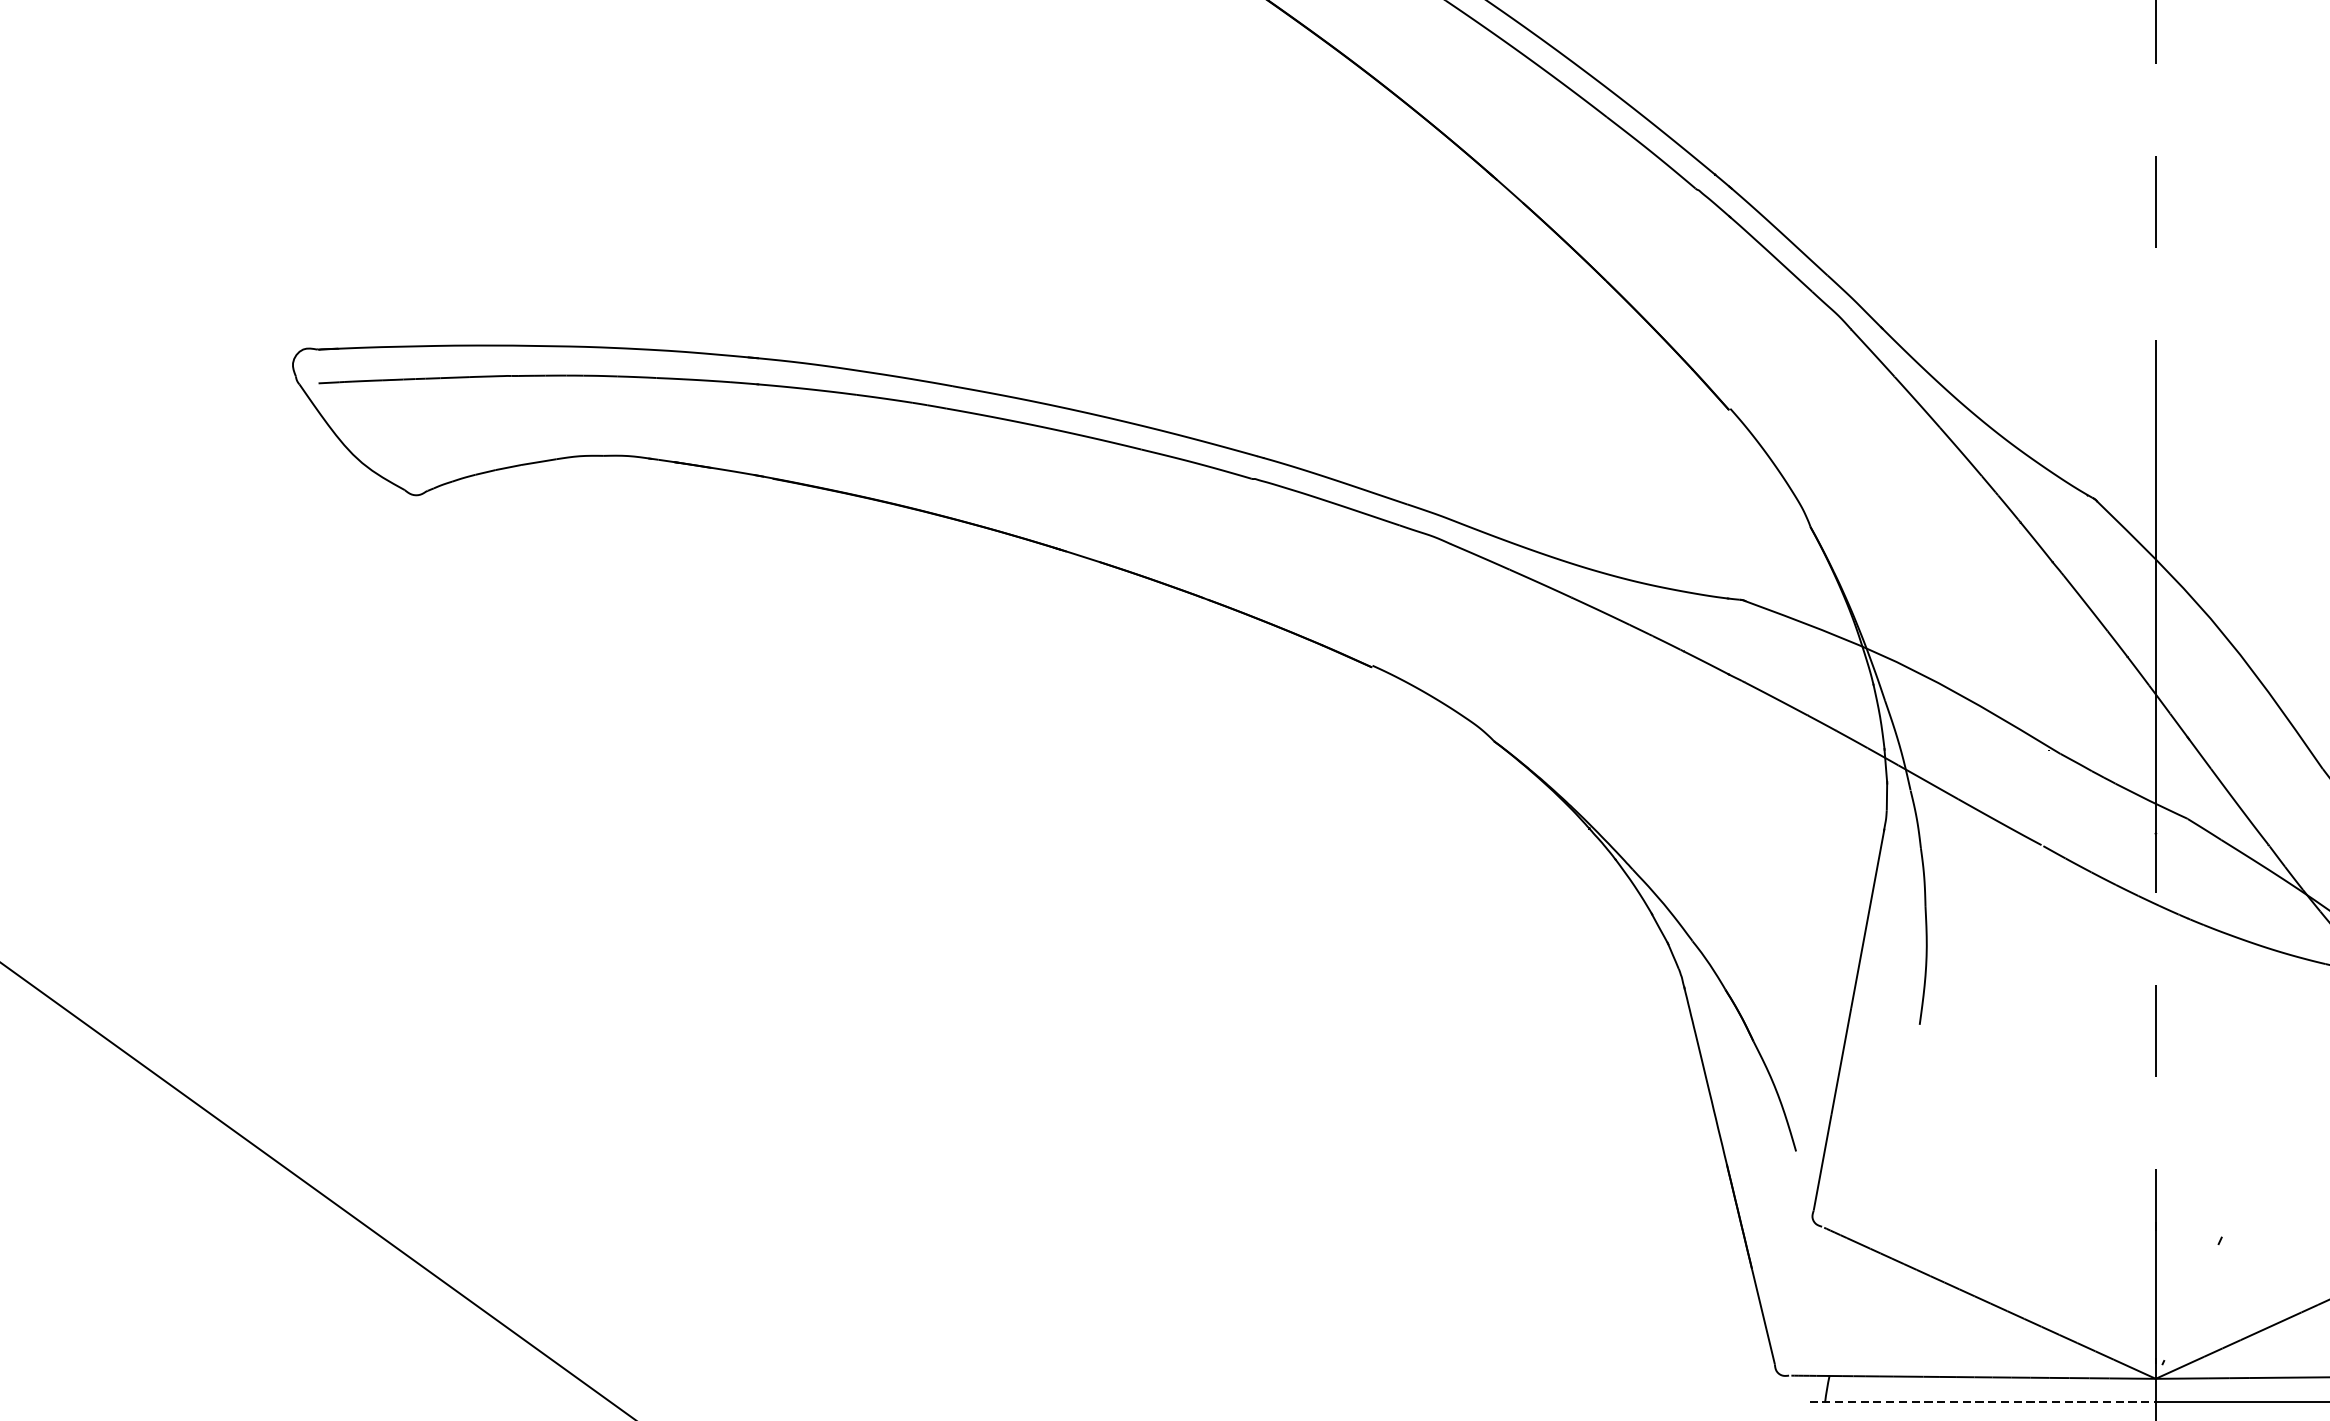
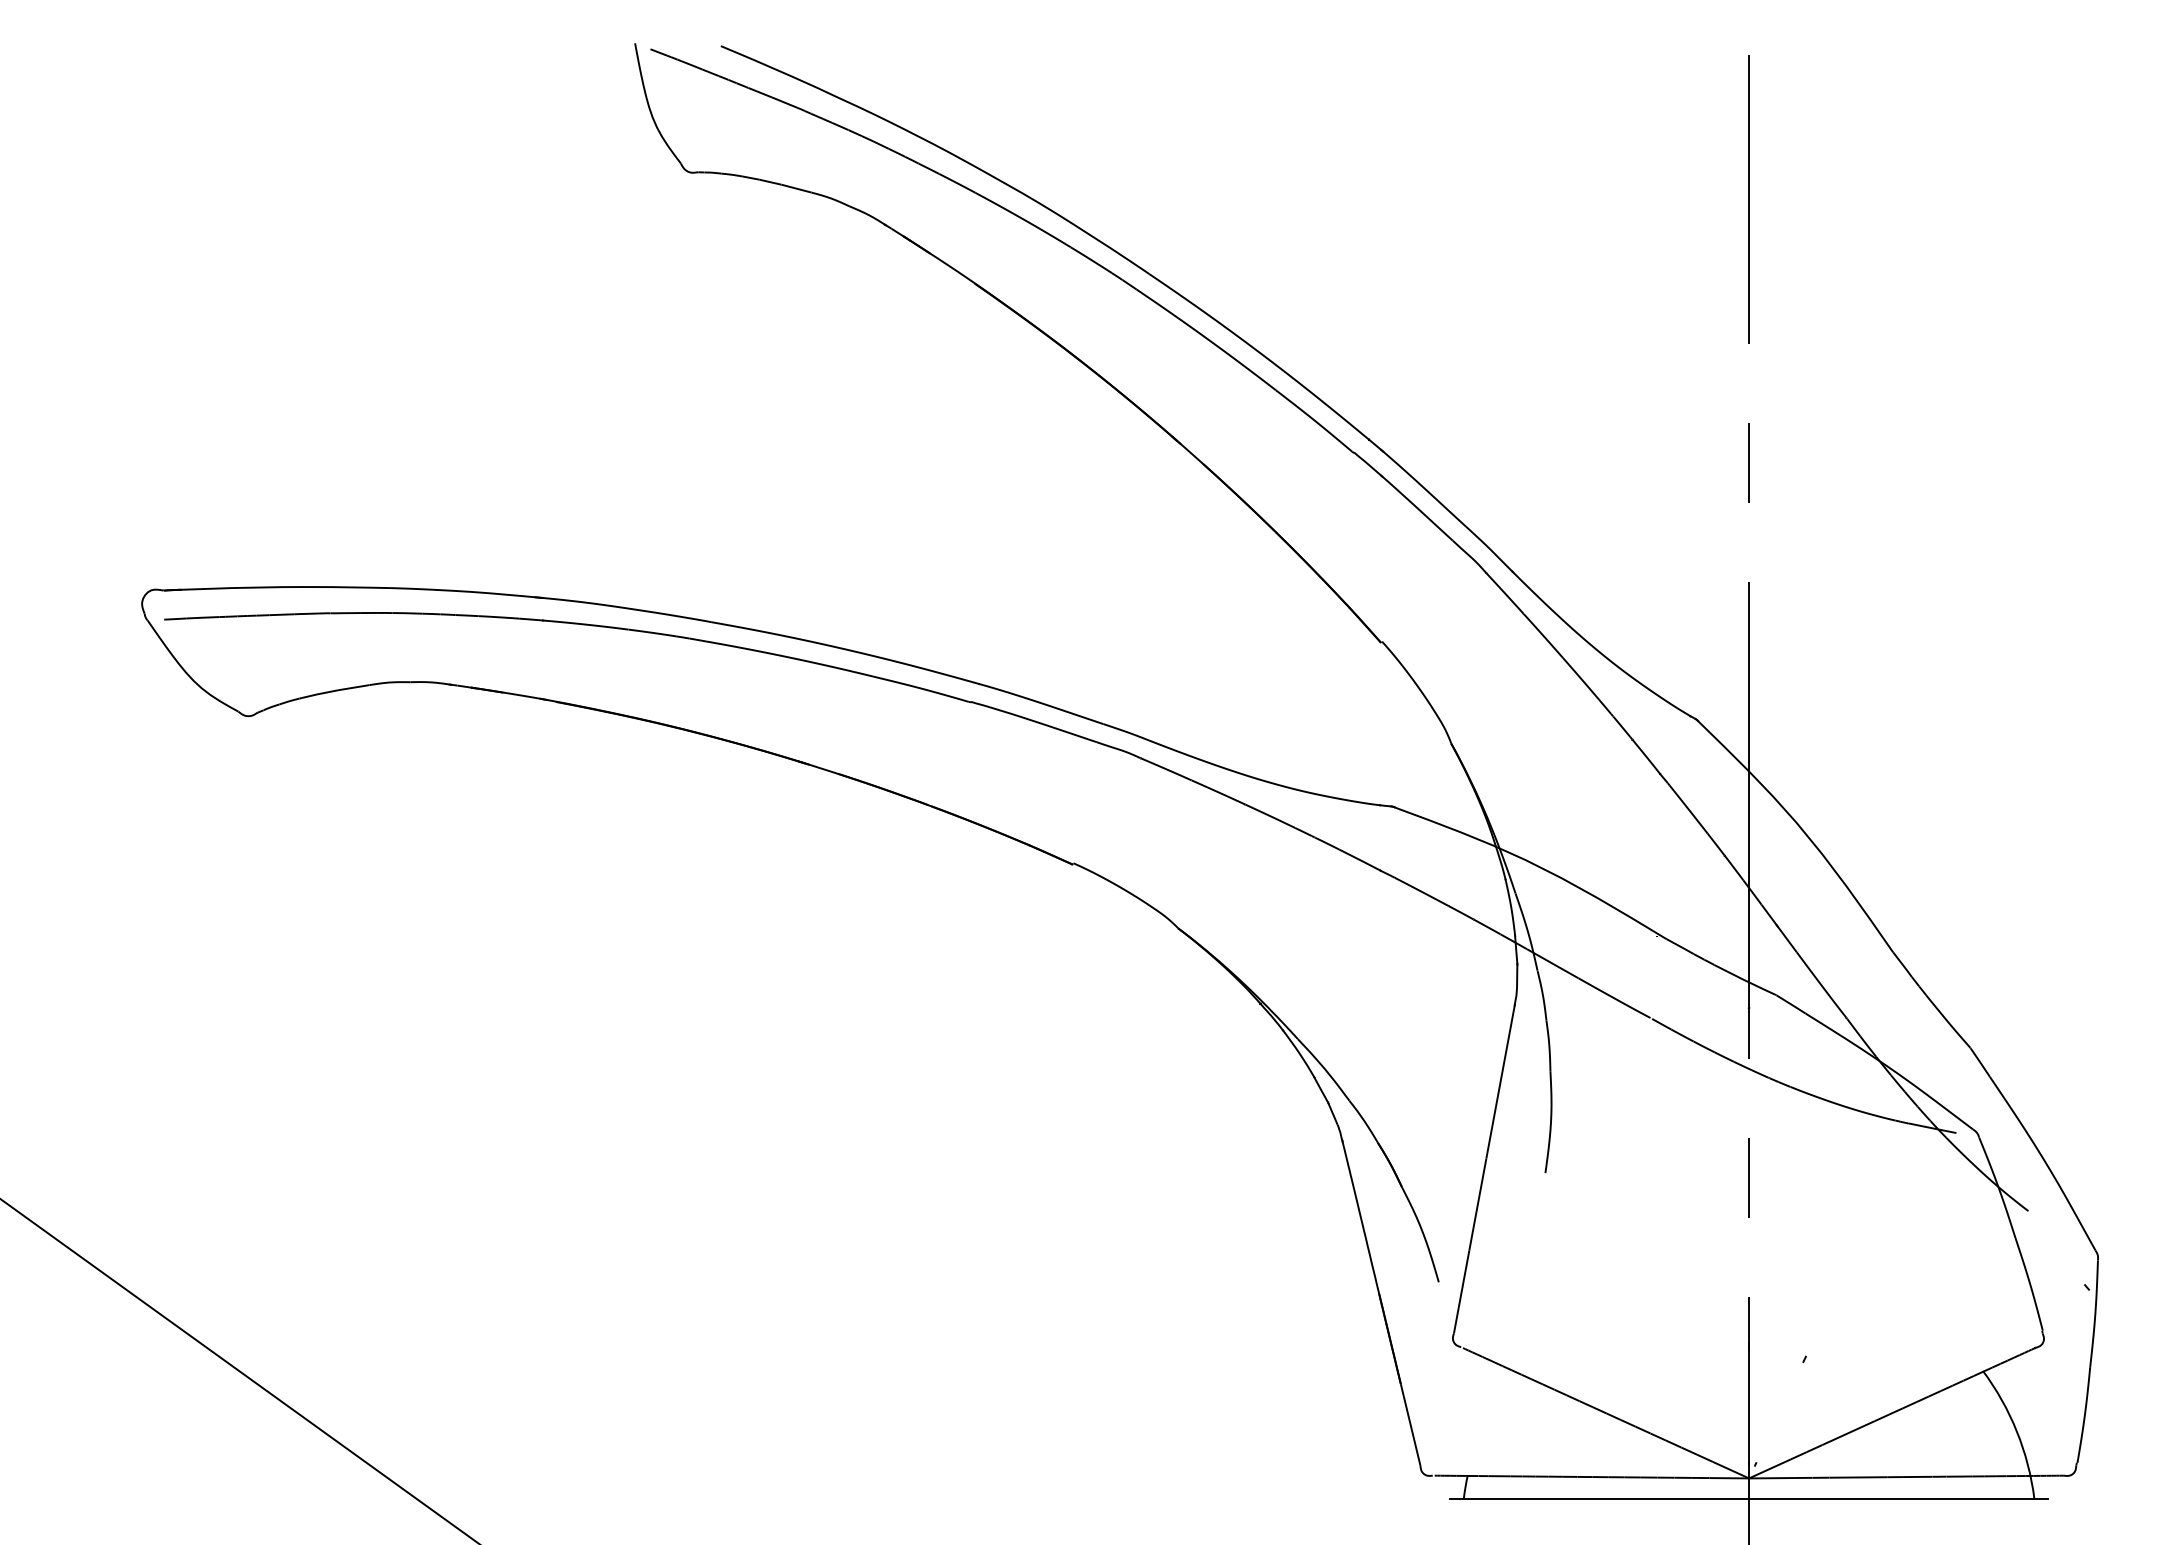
line: (1983, 1402) -> (1600, 1498), dashed -> solid

